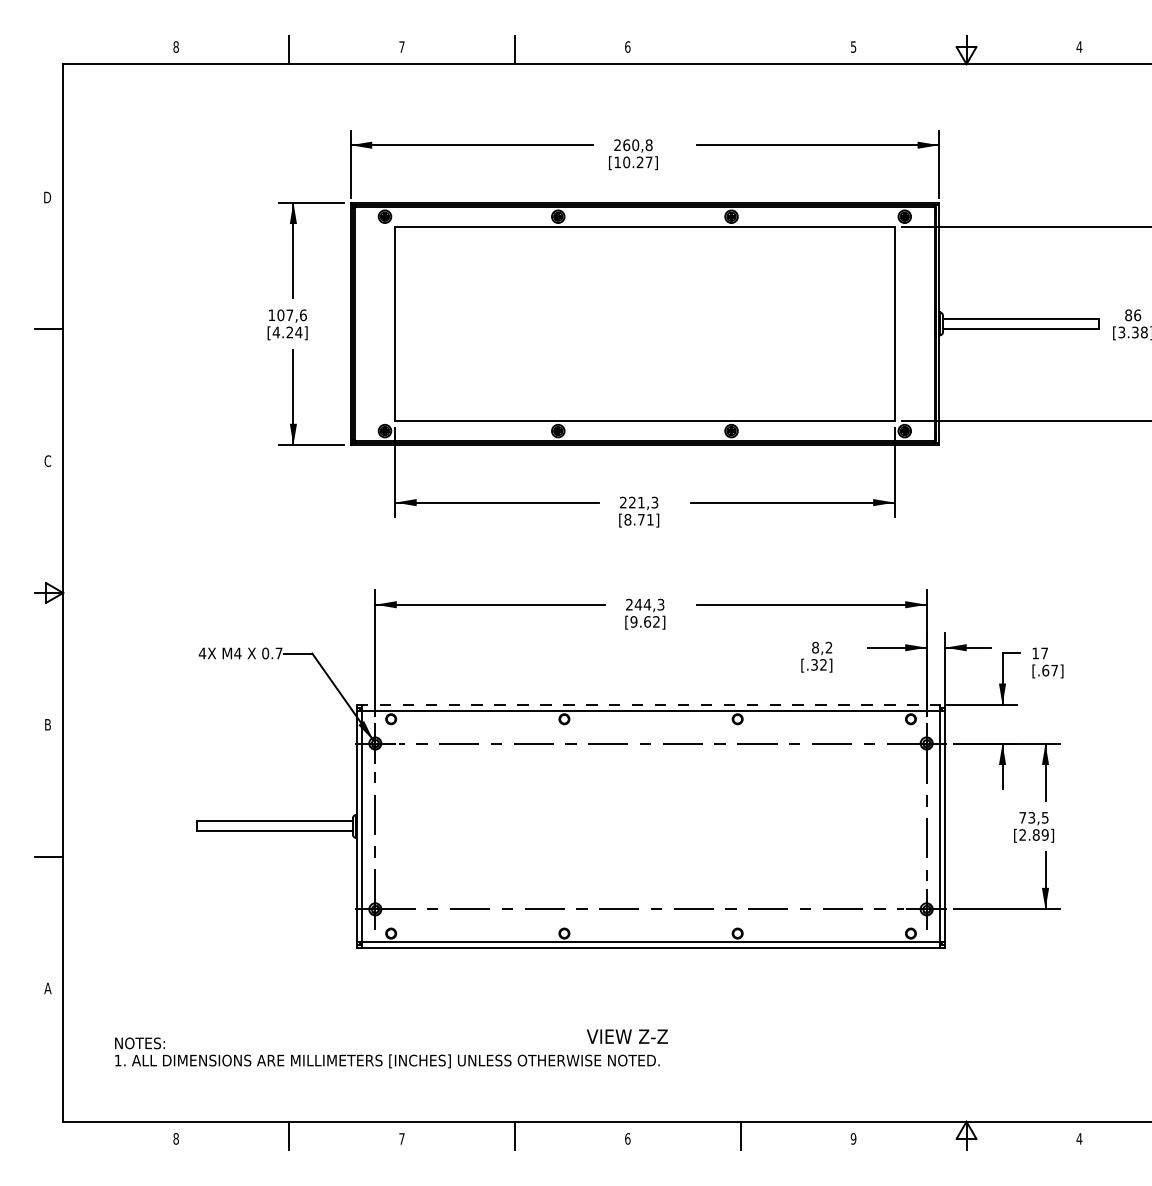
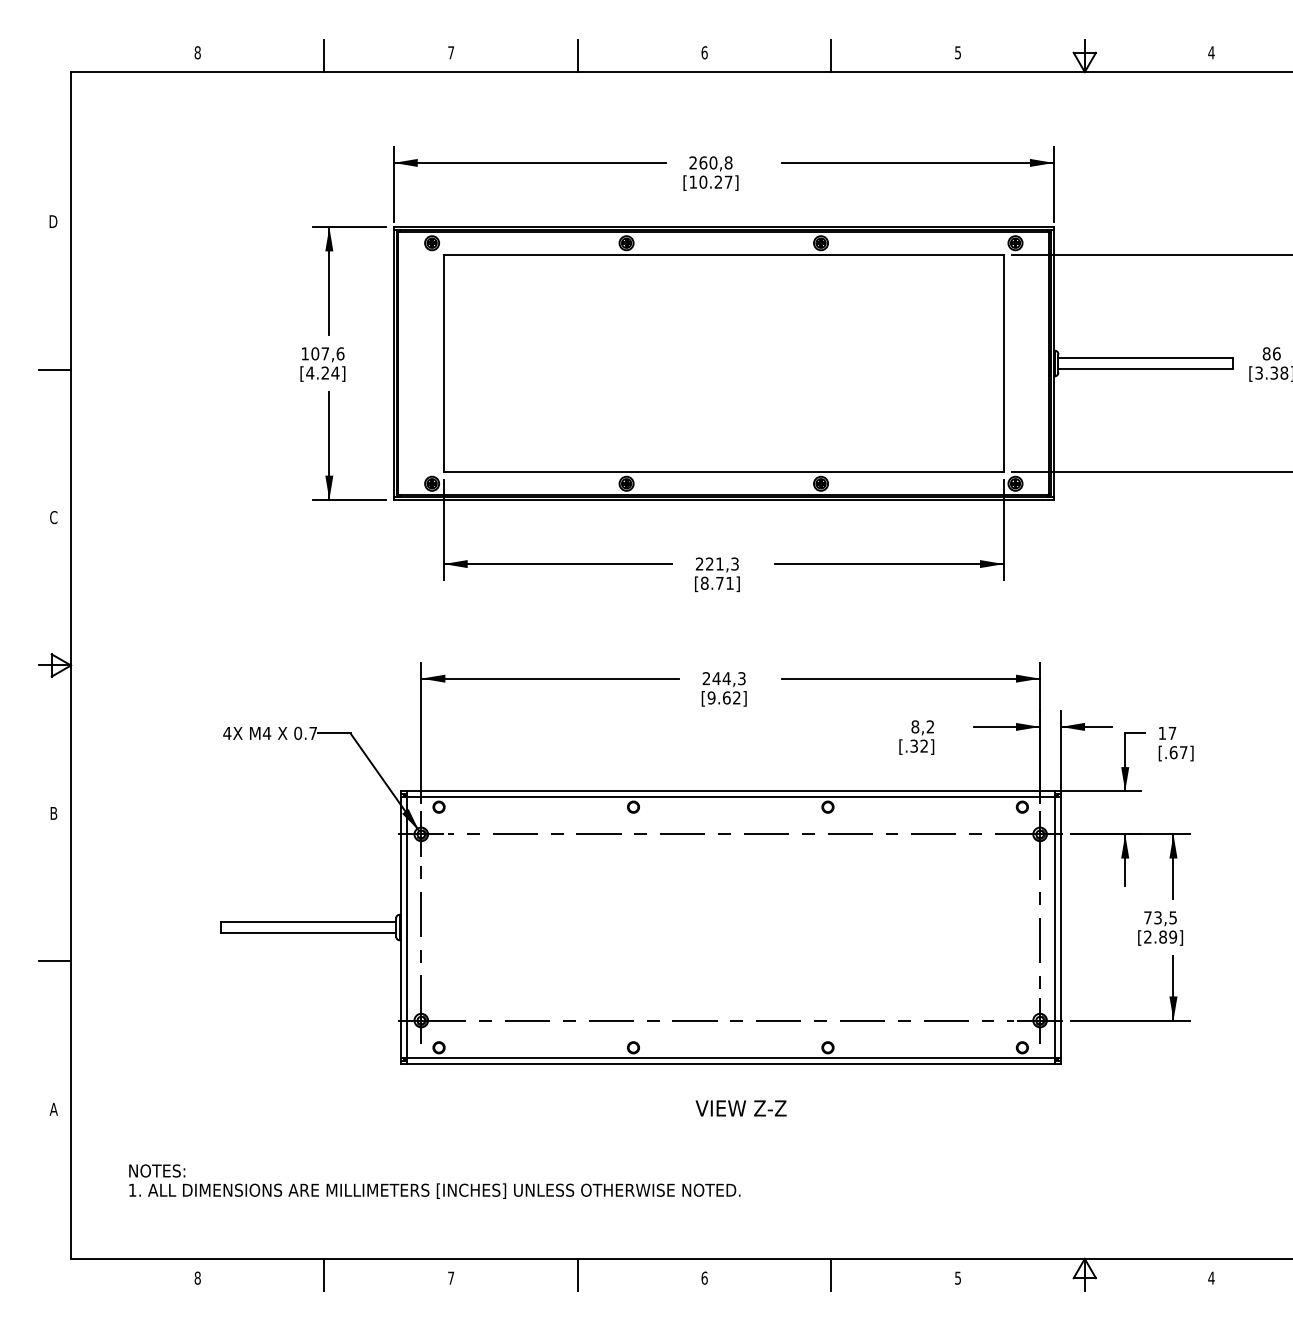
line: (740, 49) -> (831, 55), added
line: (651, 705) -> (731, 791), dashed -> solid
text: (626, 1036) -> (740, 1108), moved
text: (853, 1138) -> (957, 1277), 9 -> 5

